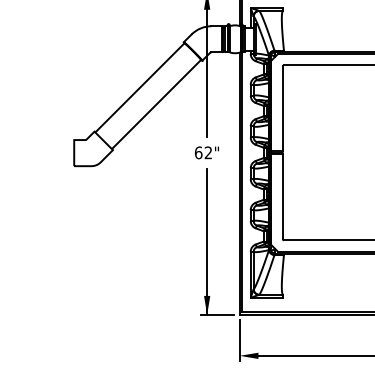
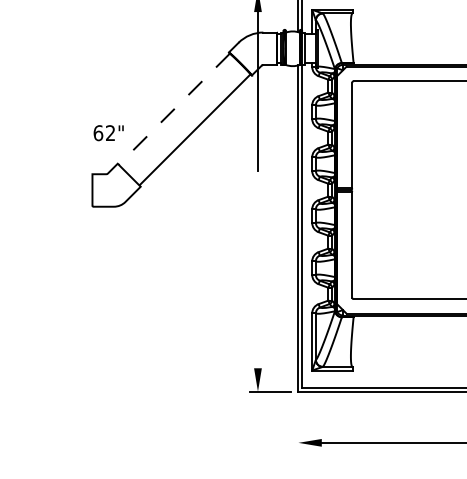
line: (140, 88) -> (174, 109), solid -> dashed
text: (206, 153) -> (108, 133), moved
line: (206, 241) -> (257, 300), removed
line: (239, 340) -> (298, 423), removed

